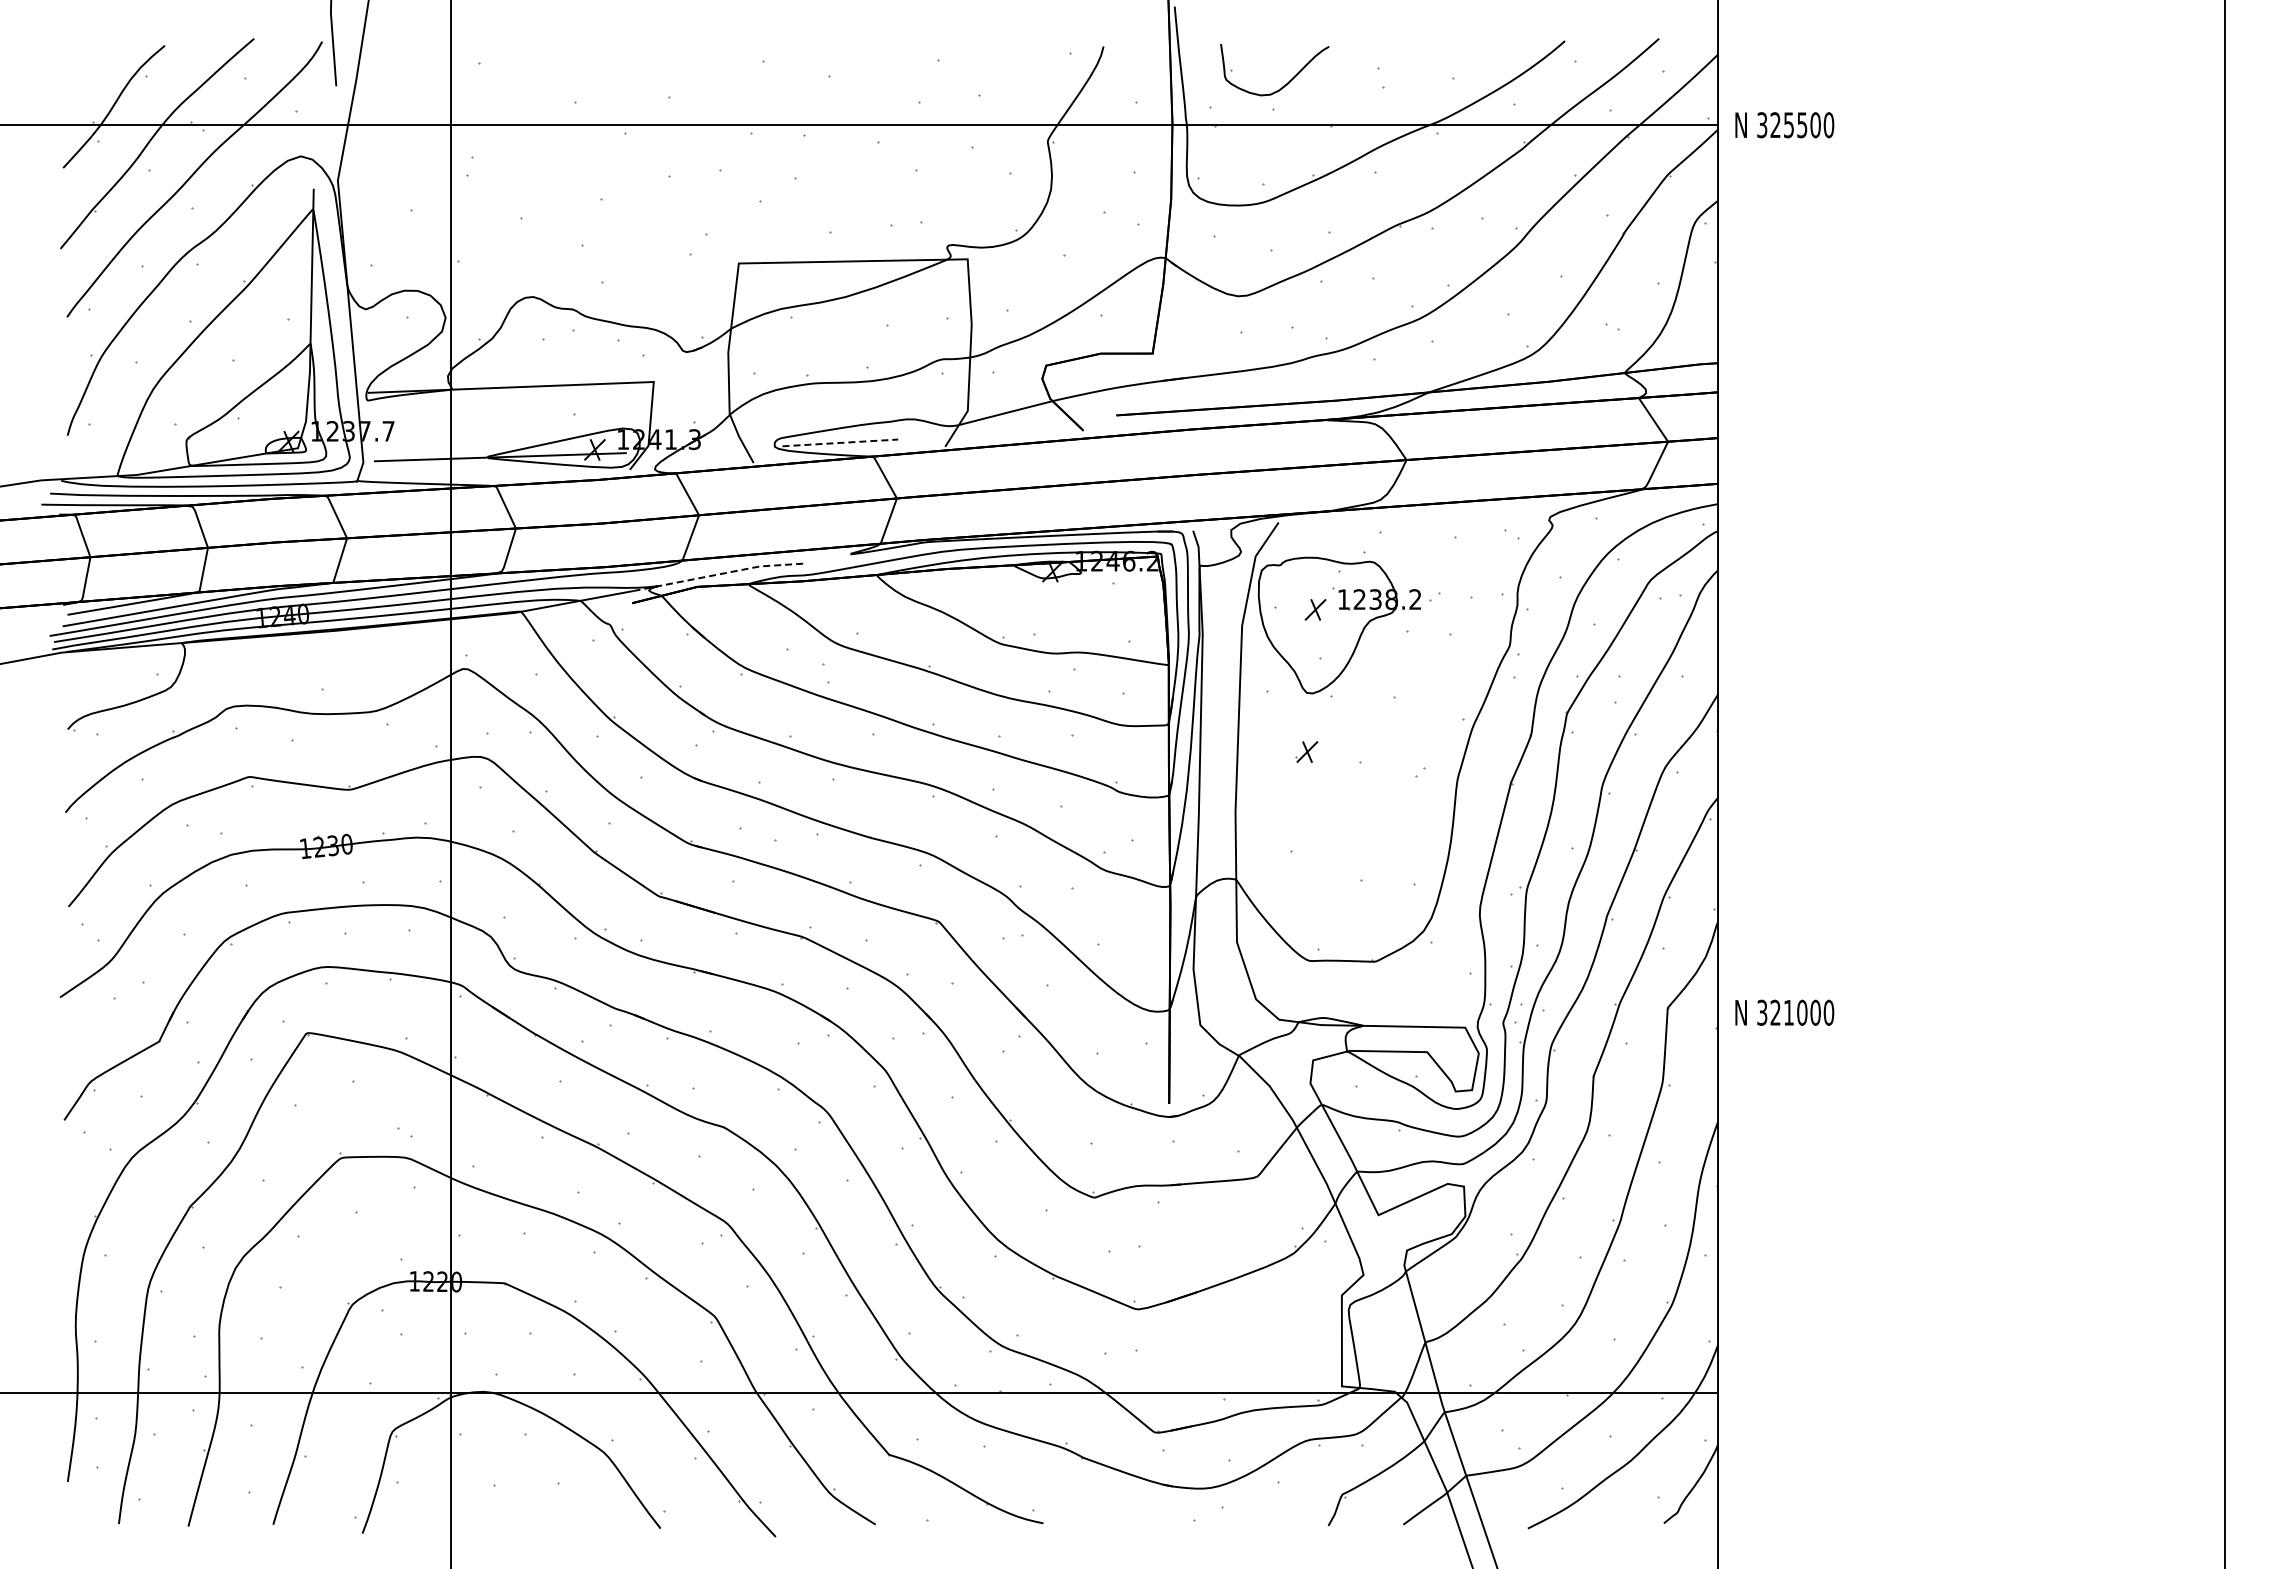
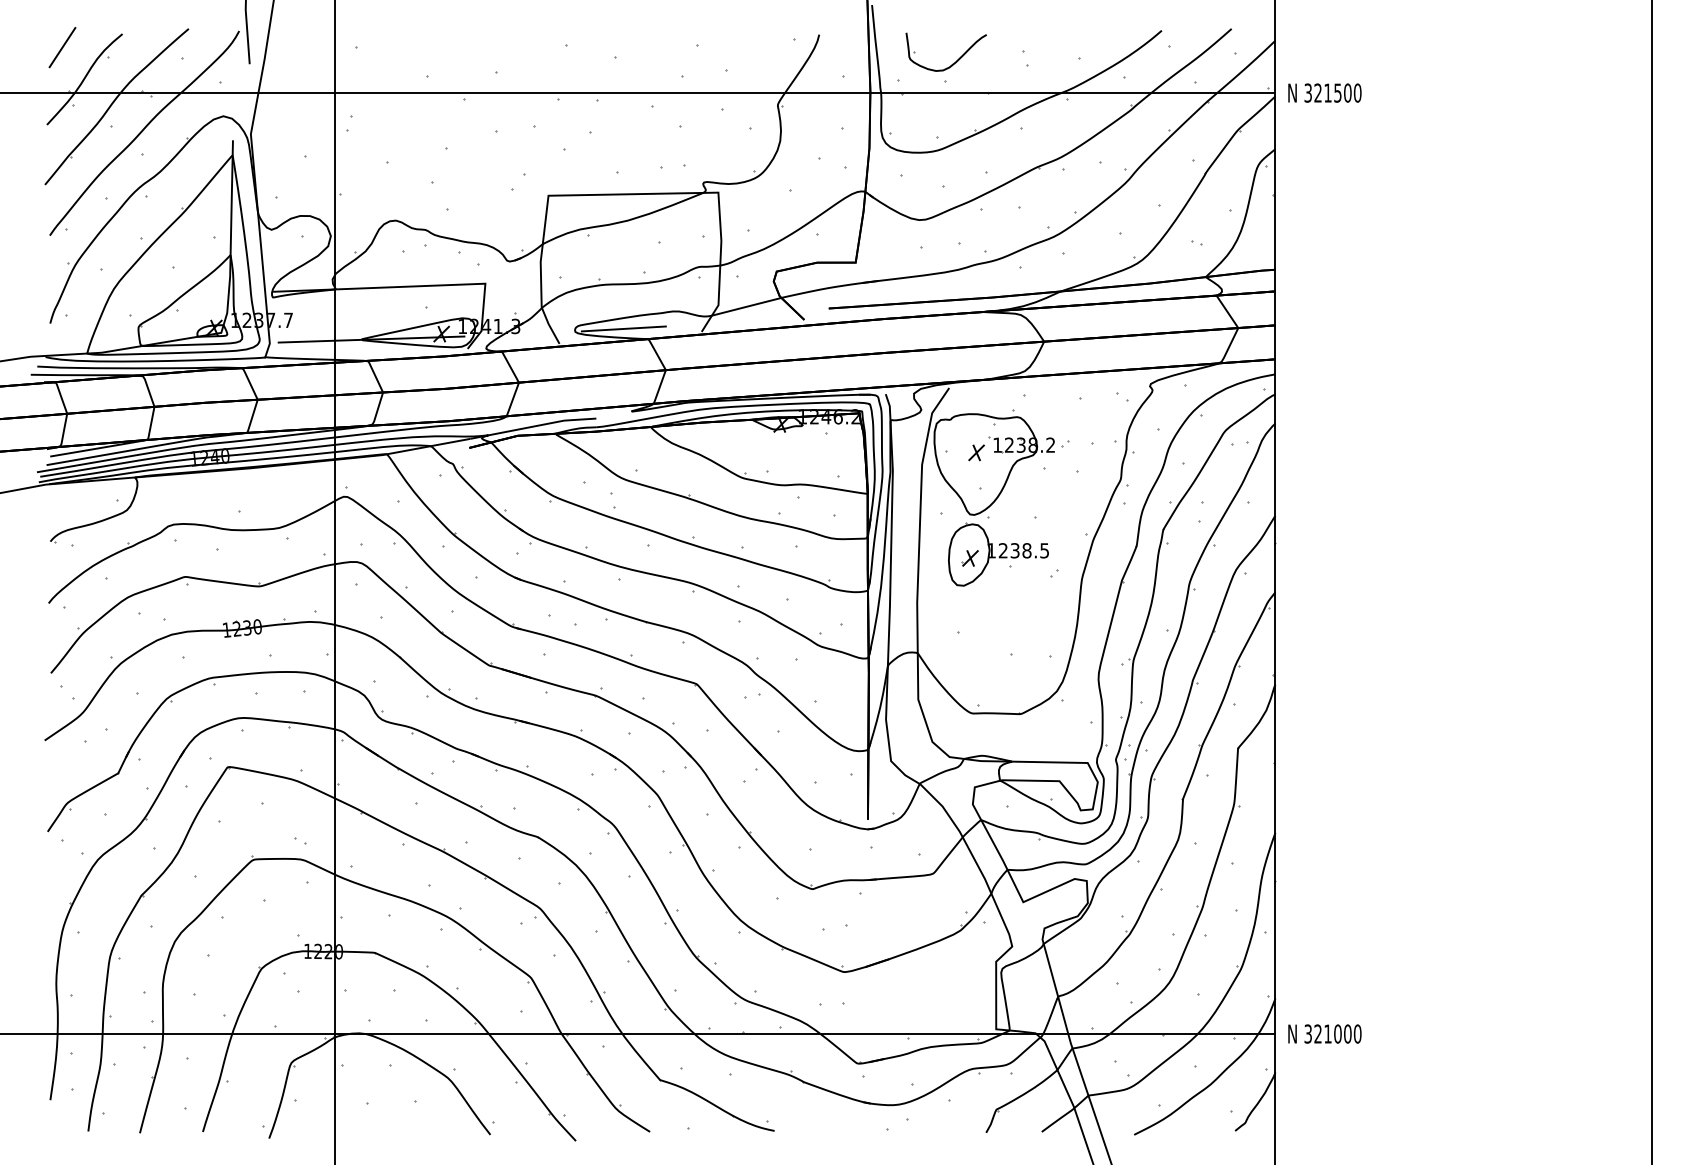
line: (83, 63) -> (62, 47), added
text: (1788, 125) -> (1327, 93), 325500 -> 321500
line: (840, 442) -> (623, 328), dashed -> solid
line: (718, 574) -> (533, 426), dashed -> solid
part: (1344, 746) -> (998, 554), added
text: (1784, 1012) -> (1324, 1033), moved

